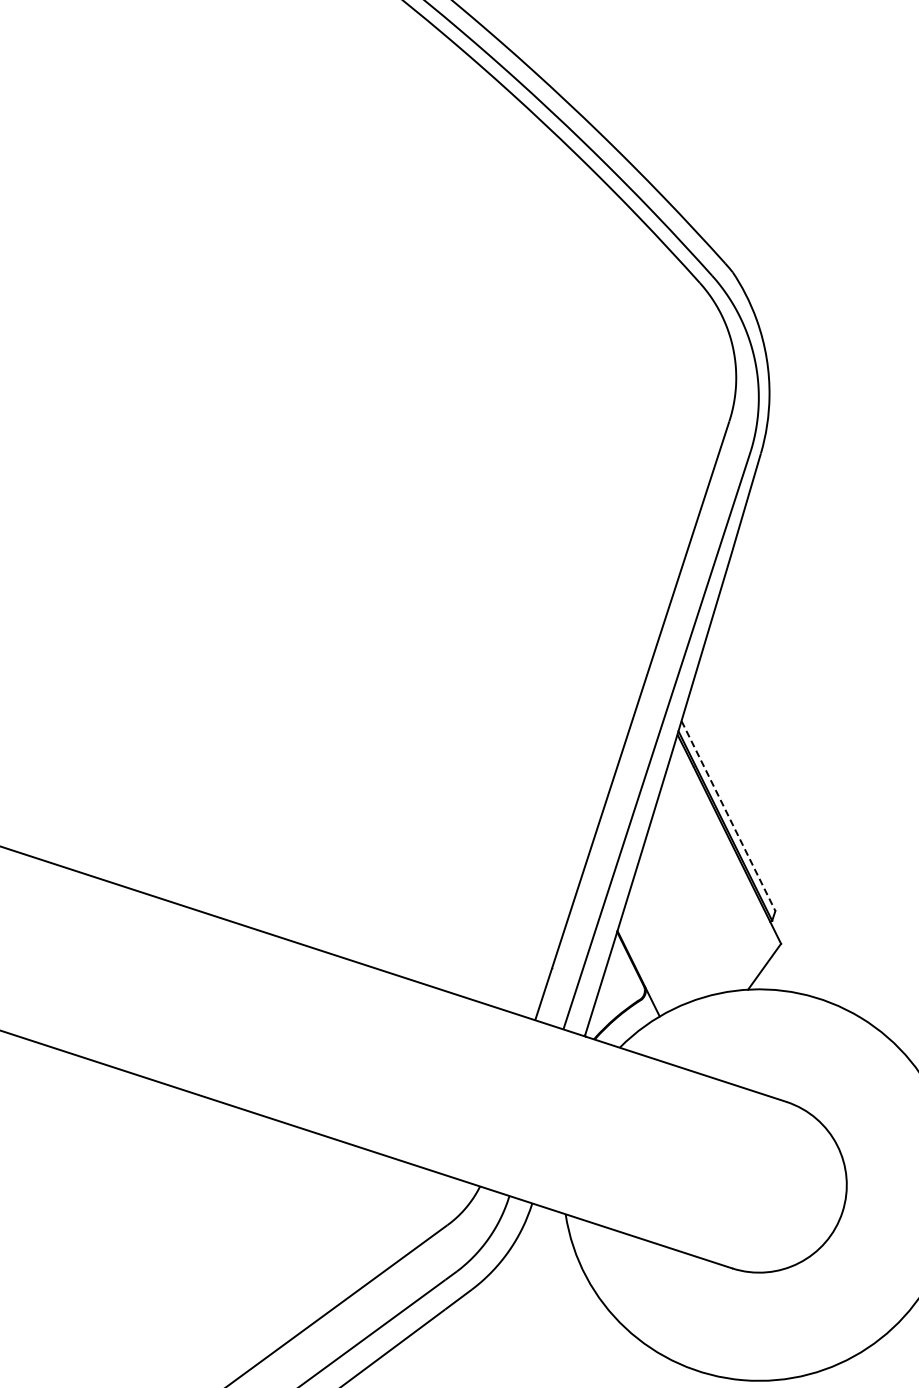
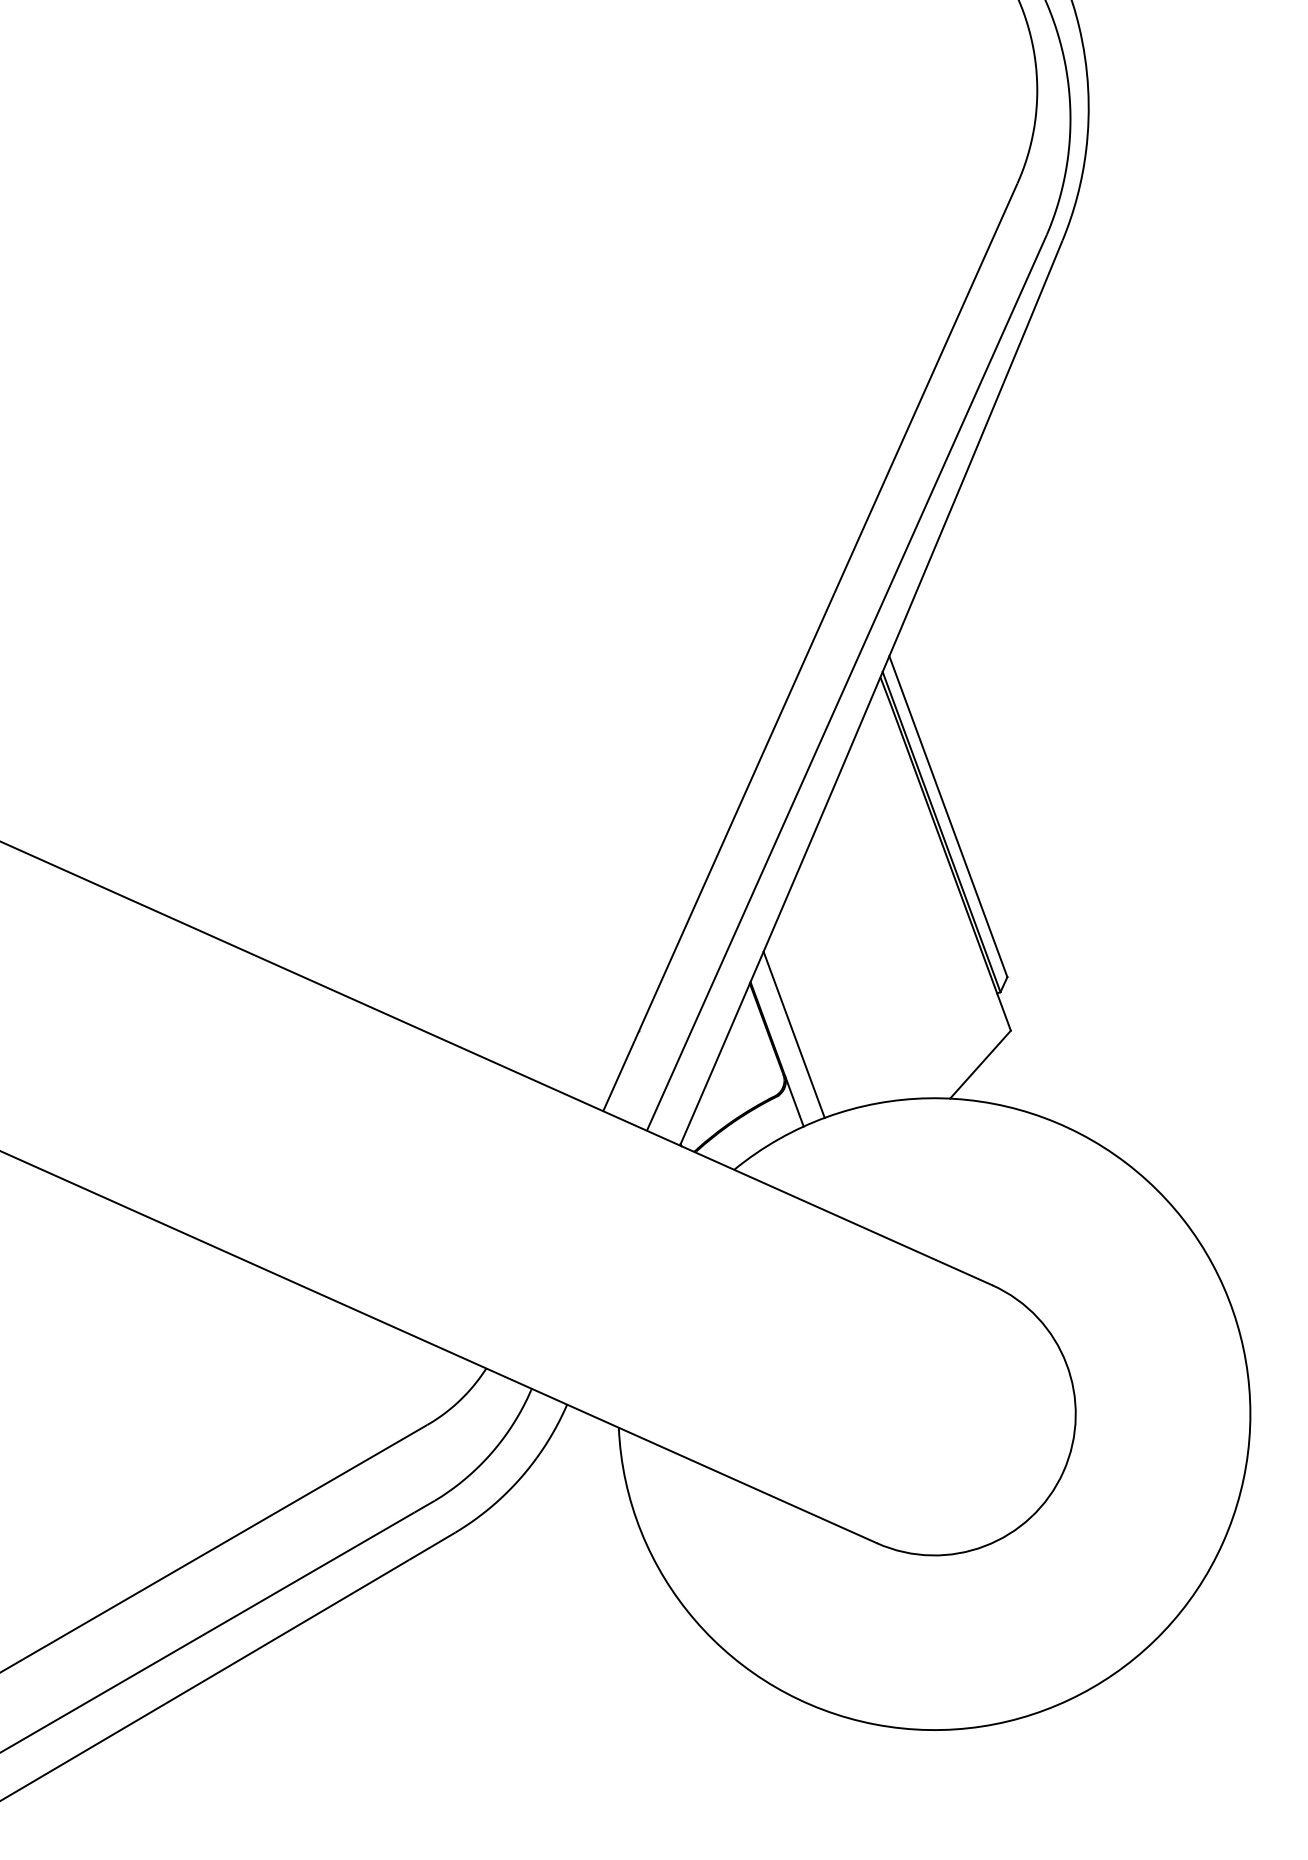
line: (728, 816) -> (948, 817), dashed -> solid
line: (647, 960) -> (793, 1034), added

